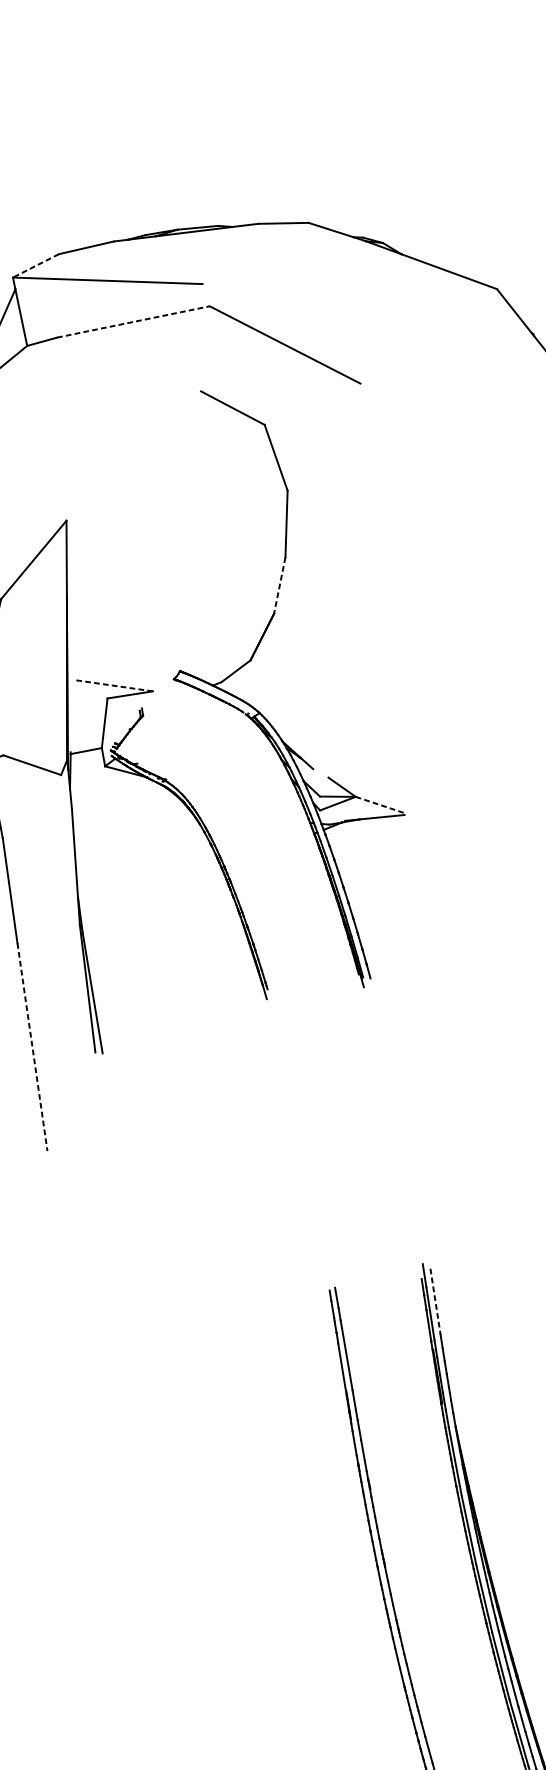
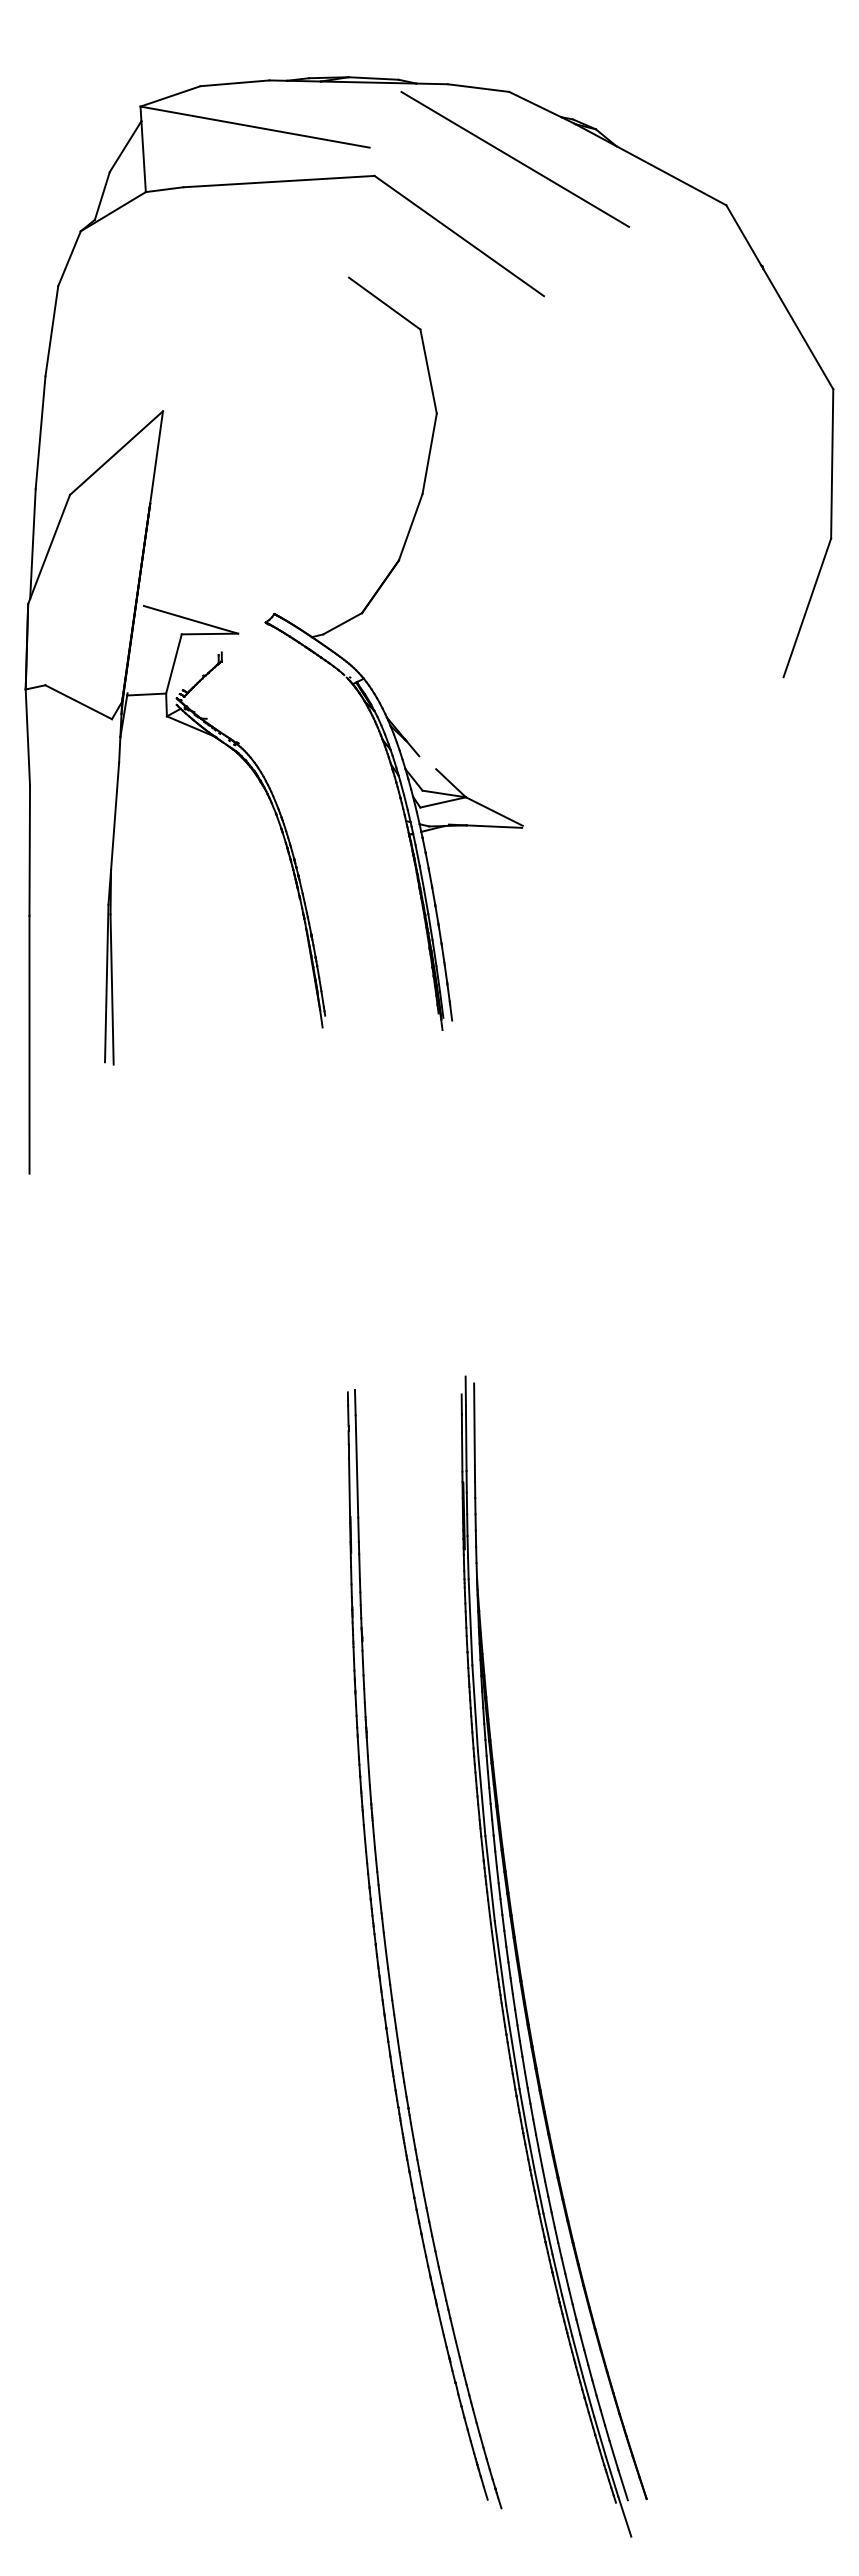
line: (35, 265) -> (170, 96), dashed -> solid
line: (321, 275) -> (515, 158), added
line: (133, 321) -> (279, 181), dashed -> solid
line: (279, 585) -> (410, 527), dashed -> solid
line: (112, 685) -> (190, 619), dashed -> solid
line: (380, 804) -> (494, 811), dashed -> solid
line: (32, 1046) -> (29, 1044), dashed -> solid
line: (435, 1301) -> (474, 1424), dashed -> solid

